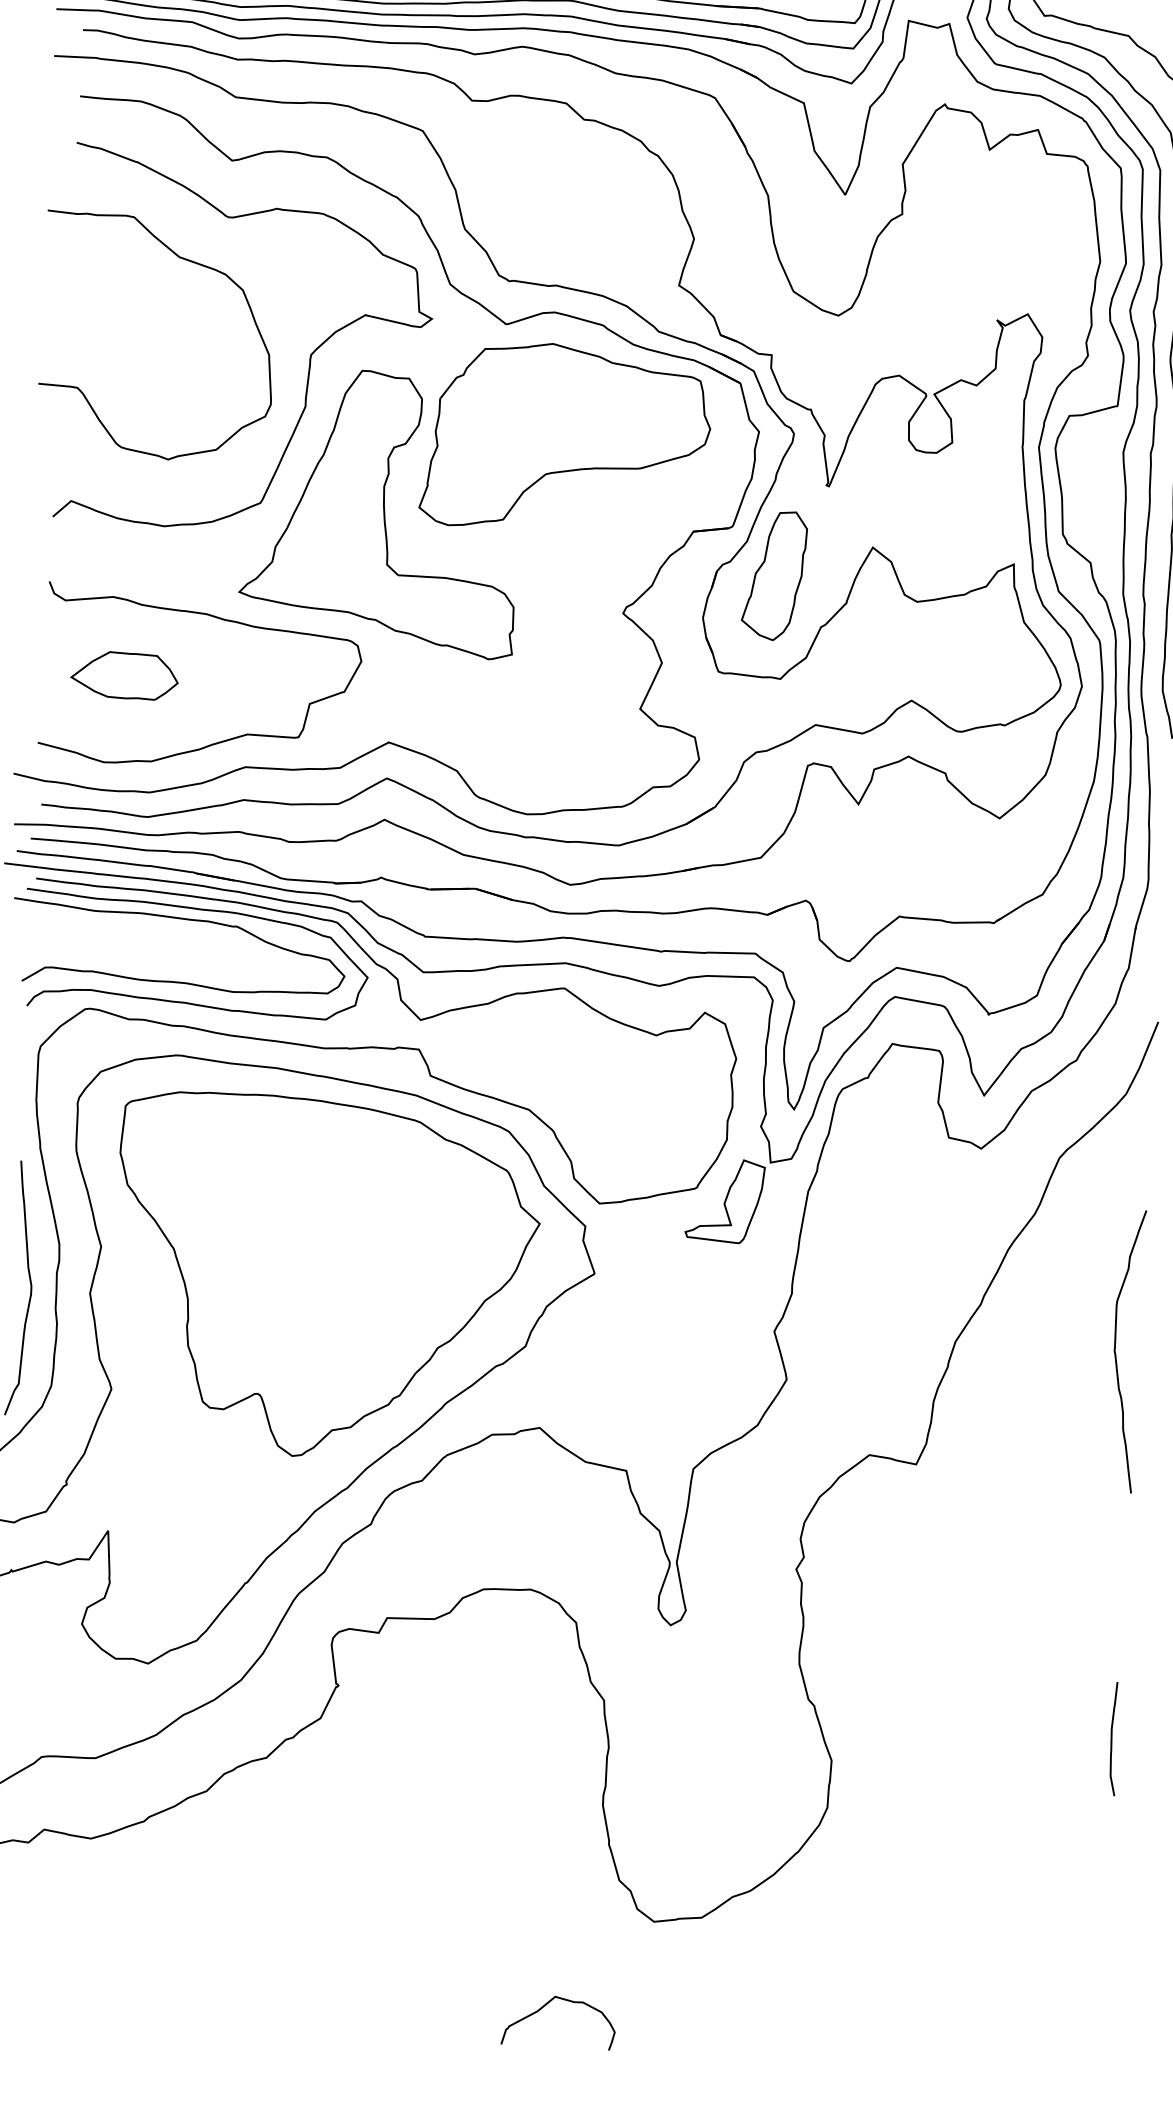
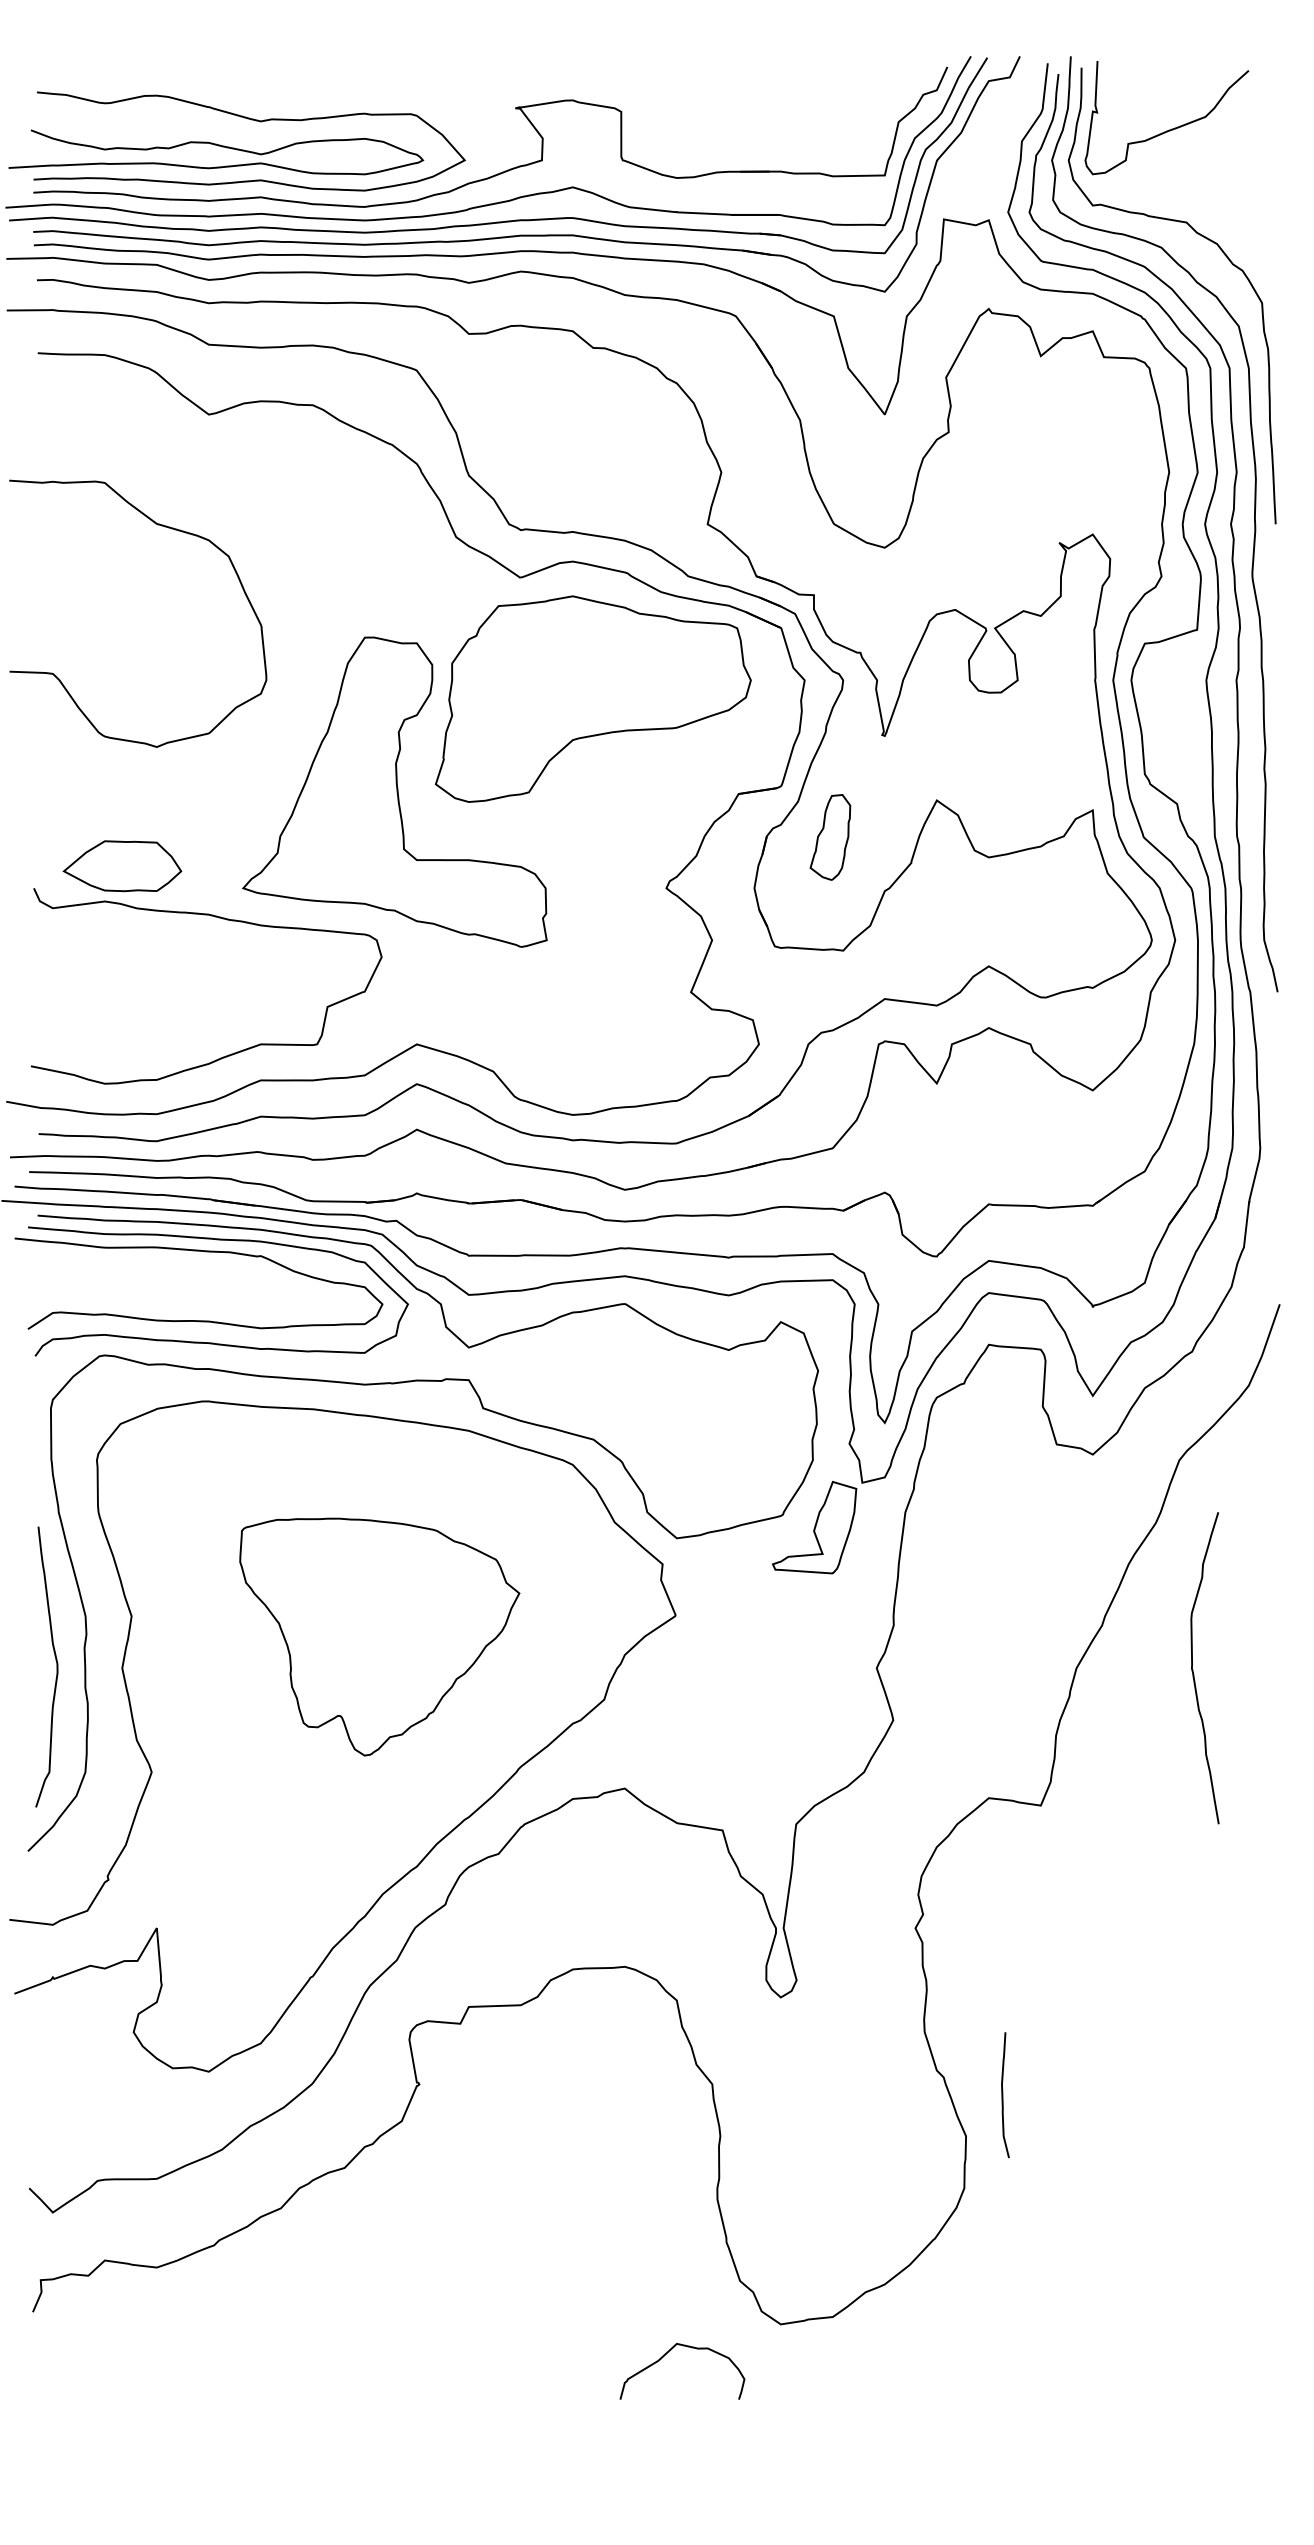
curve: (310, 355) -> (306, 623), removed
part: (774, 575) -> (830, 837), size x0.6
part: (124, 675) -> (122, 866), moved
part: (324, 1277) -> (379, 1636), size x0.6
curve: (1115, 1351) -> (1193, 1669), moved
curve: (1112, 1739) -> (1003, 2095), moved
curve: (549, 2003) -> (670, 2351), moved

